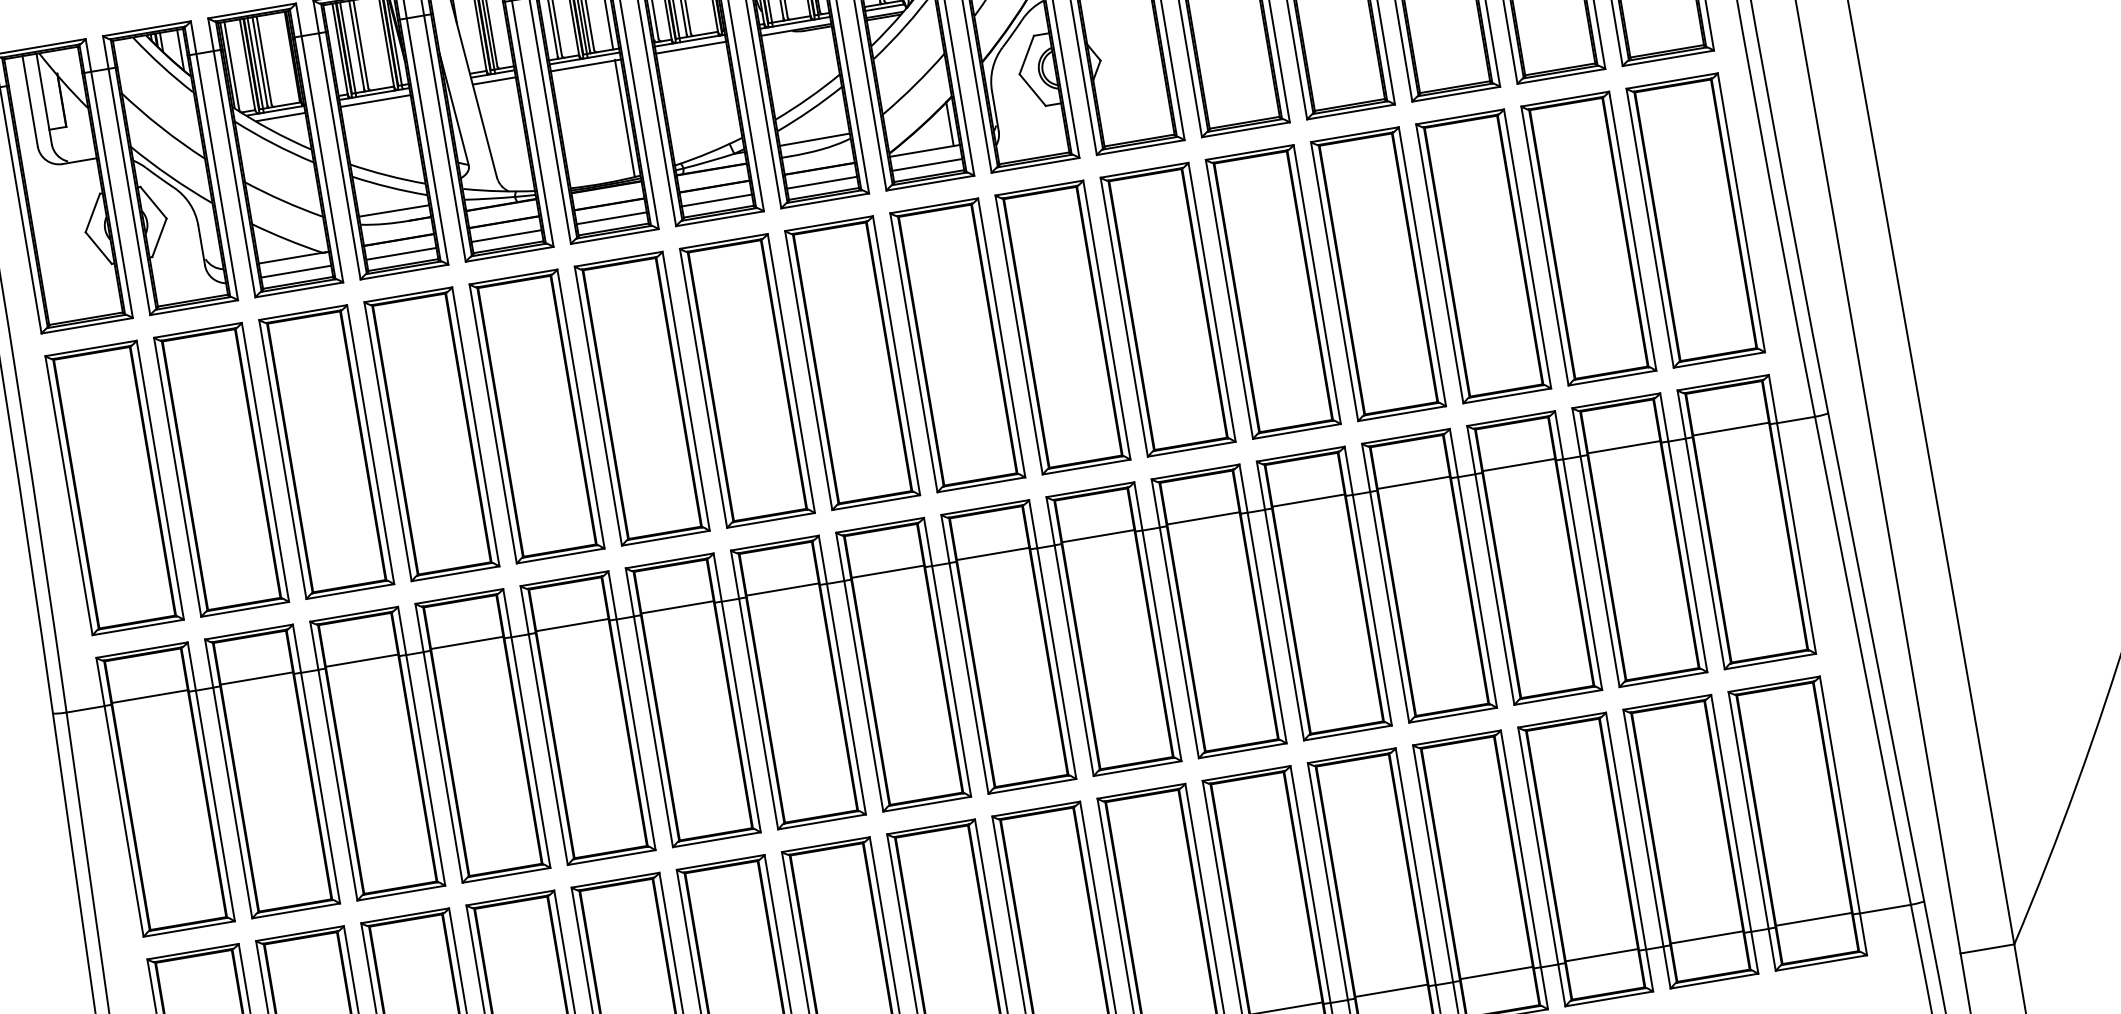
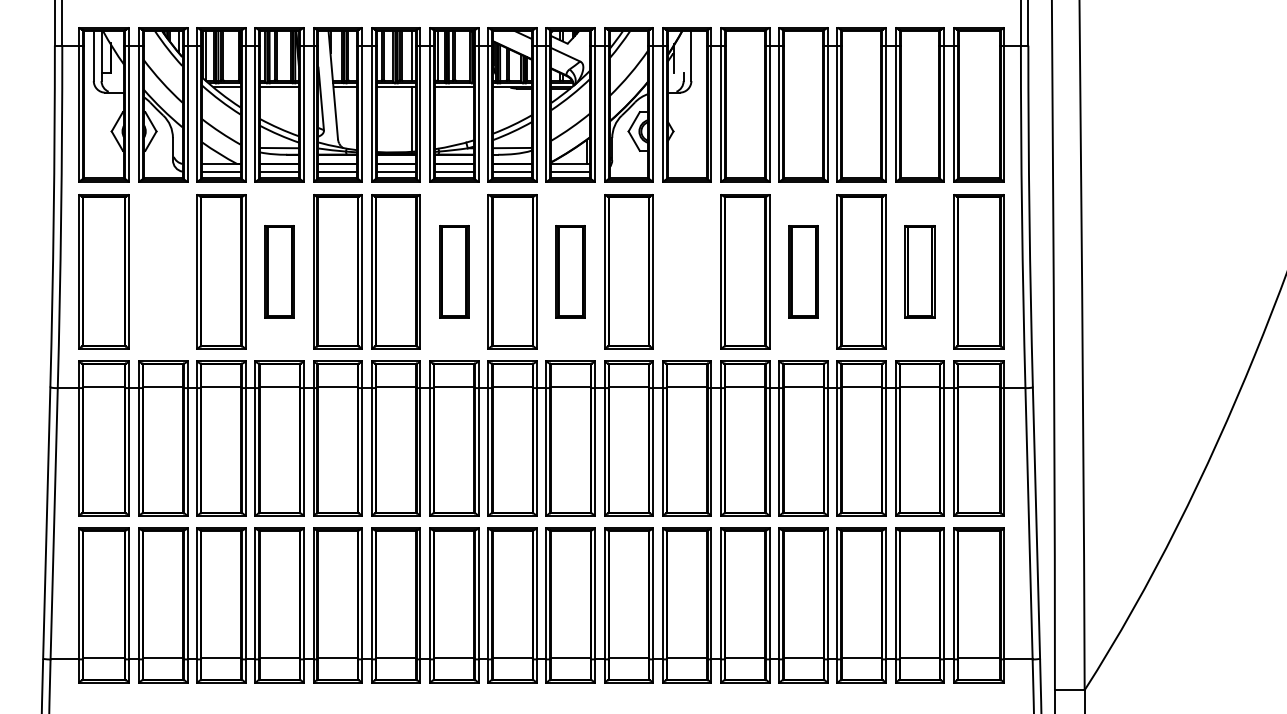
part: (1587, 238) -> (919, 271), size x0.6
part: (1378, 273) -> (803, 271), size x0.6
part: (1166, 309) -> (686, 271), removed
part: (957, 345) -> (570, 271), size x0.6
part: (747, 380) -> (454, 271), size x0.6
part: (431, 433) -> (279, 271), size x0.6
part: (221, 469) -> (163, 271), removed

